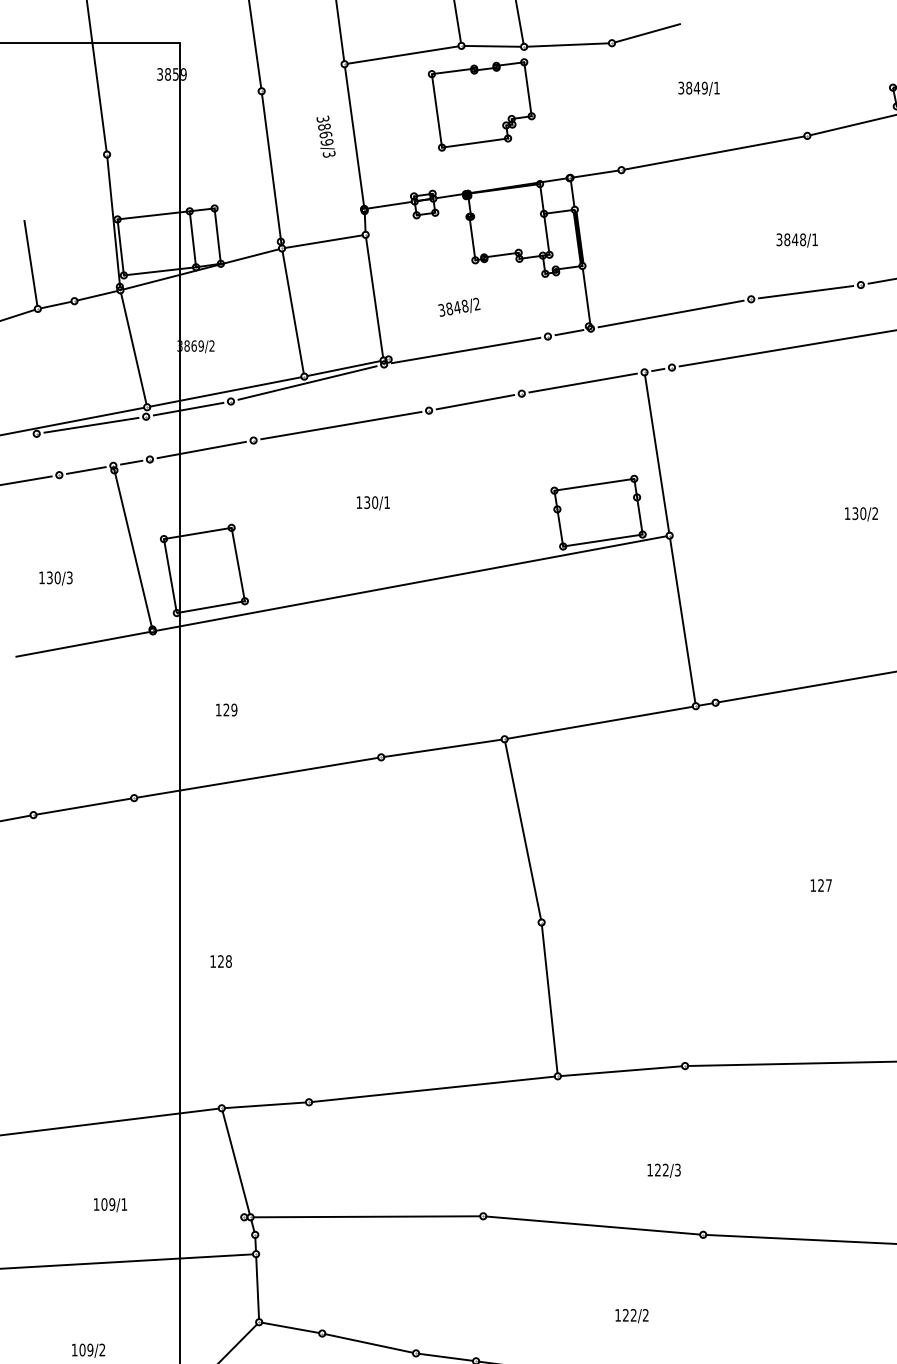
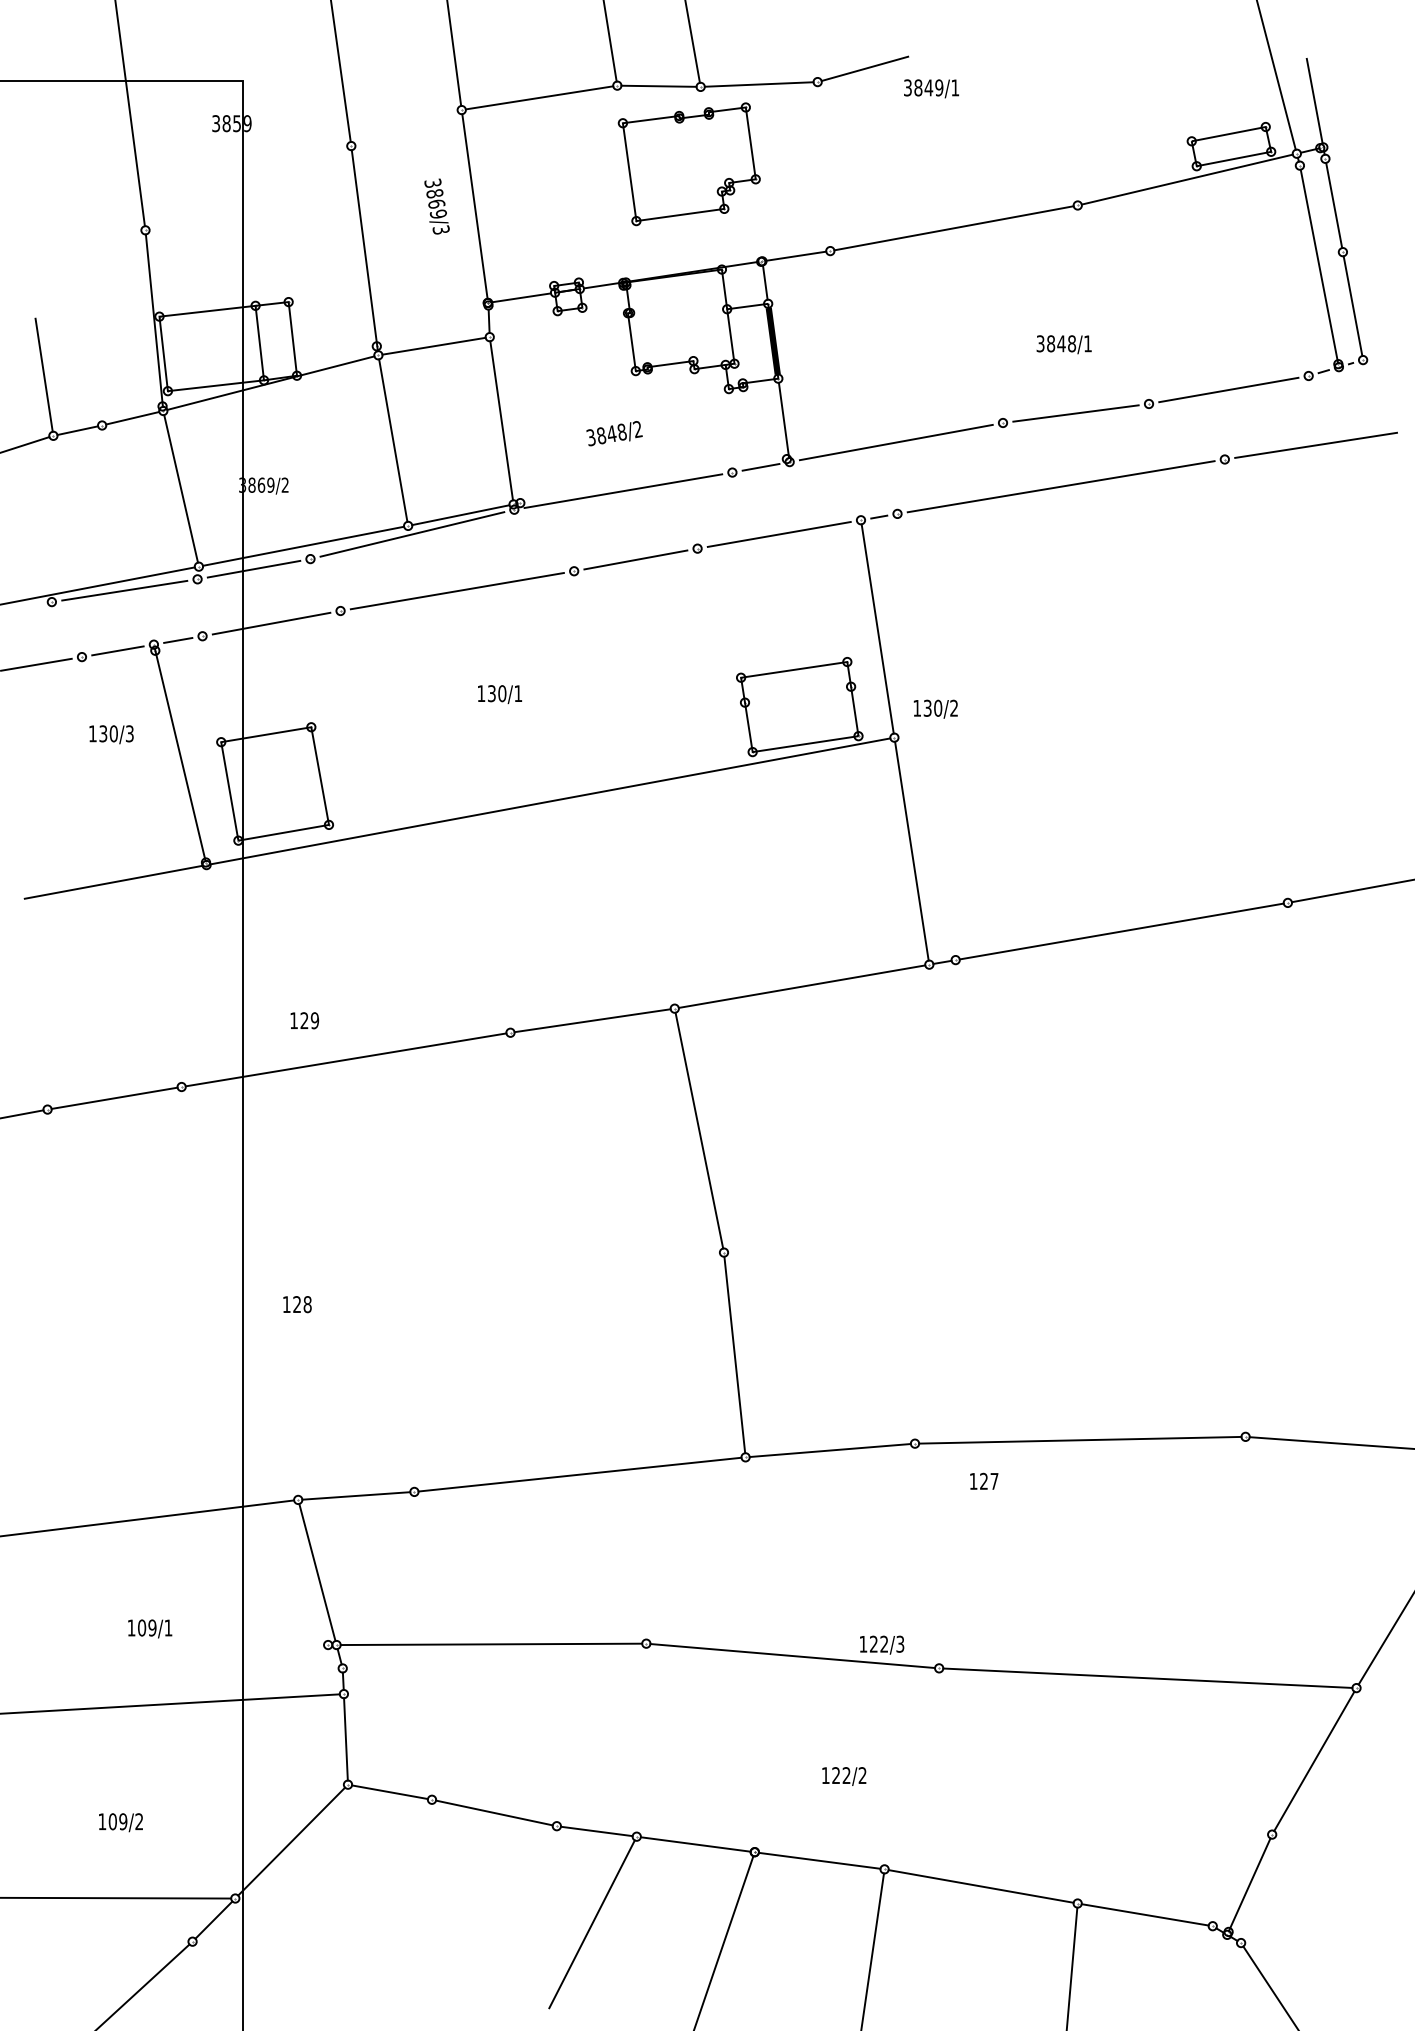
text: (699, 88) -> (931, 88), moved
part: (481, 105) -> (688, 164), moved
text: (861, 513) -> (935, 708), moved
text: (55, 578) -> (111, 734), moved
text: (226, 709) -> (304, 1020), moved
text: (821, 884) -> (984, 1480), moved
text: (664, 1170) -> (882, 1644), moved

